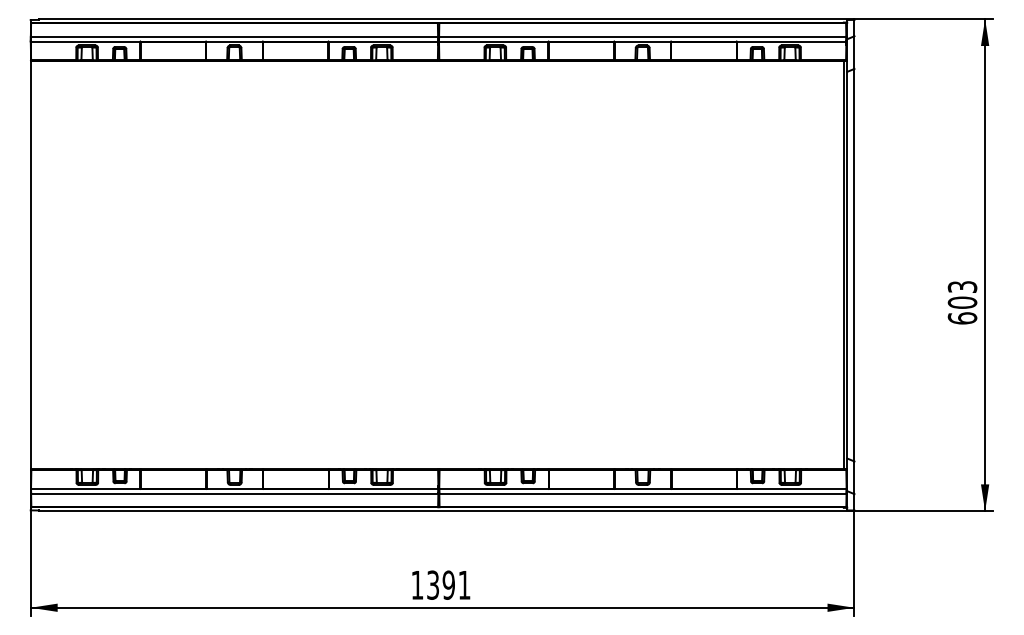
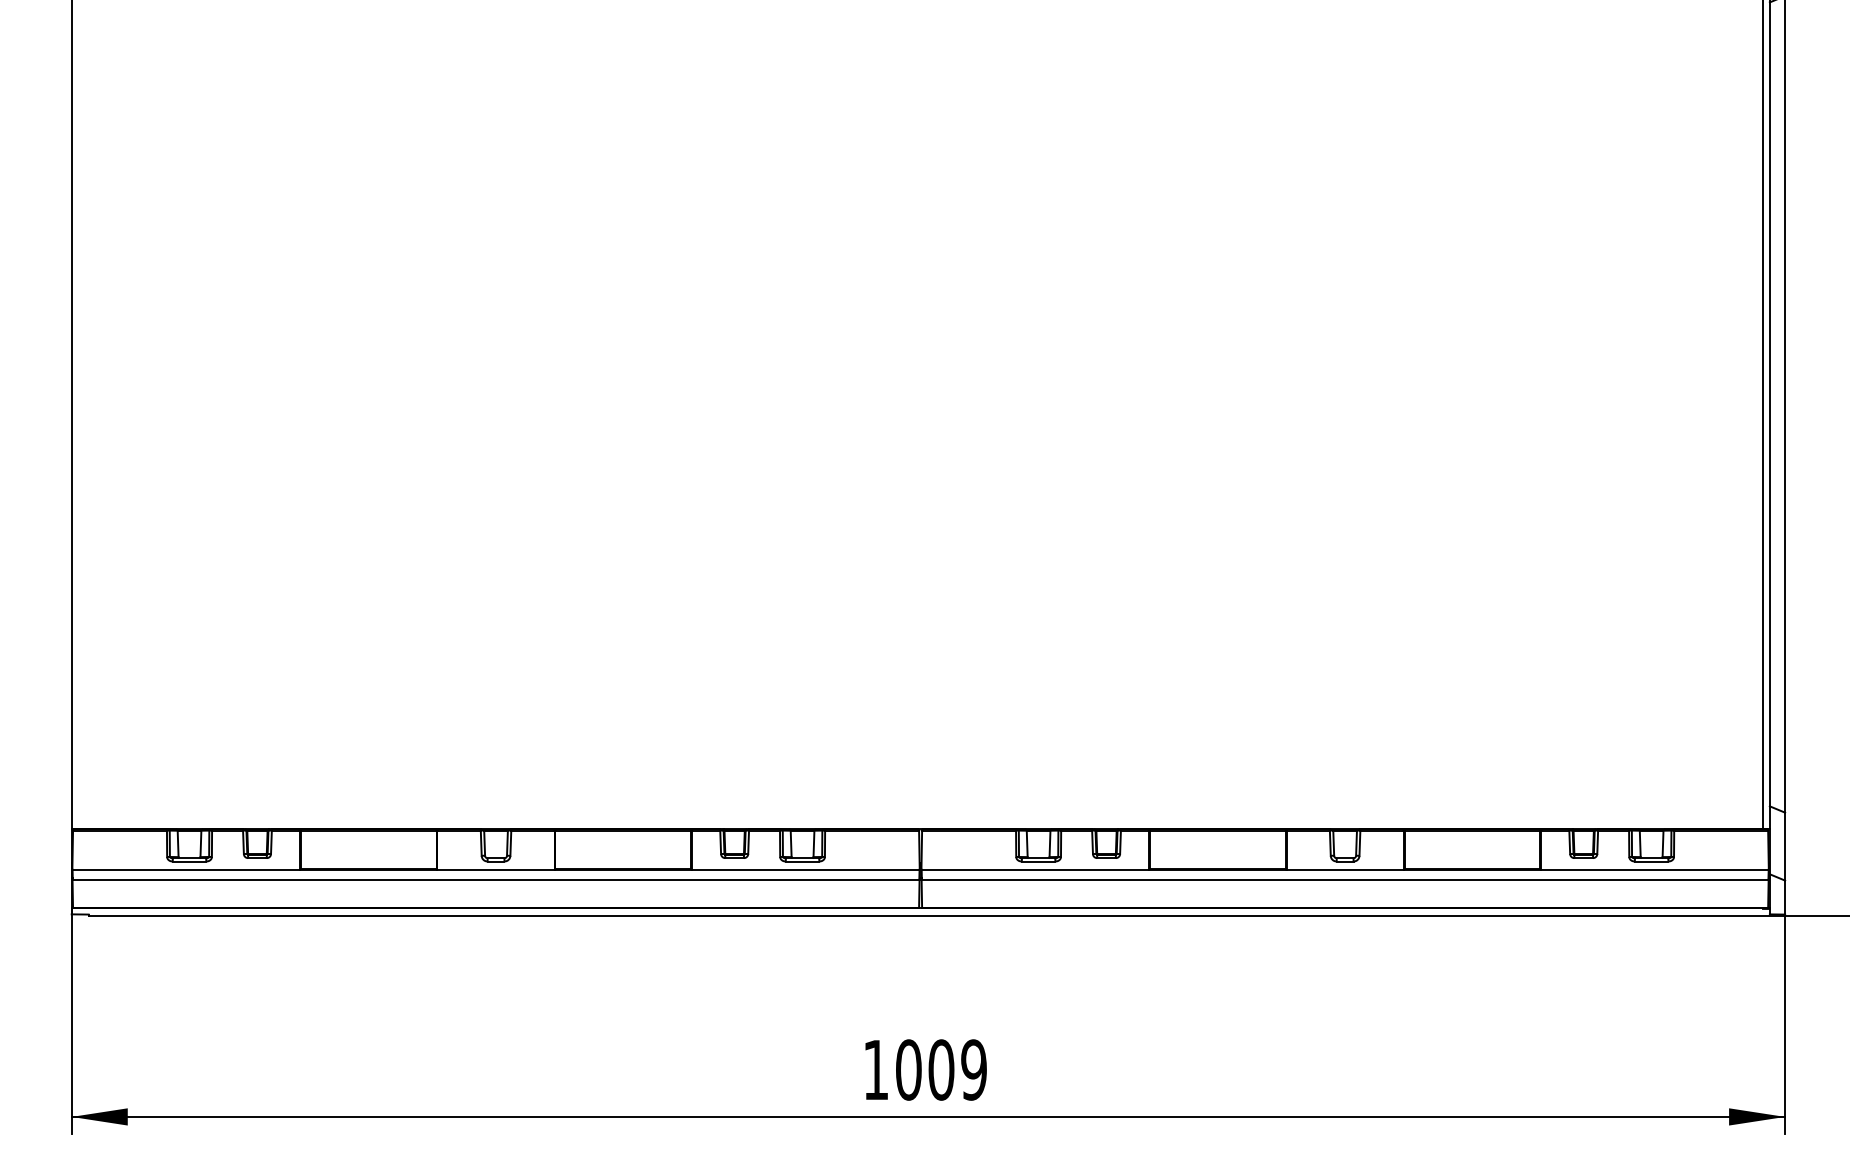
text: (448, 584) -> (940, 1068), 1391 -> 1009

